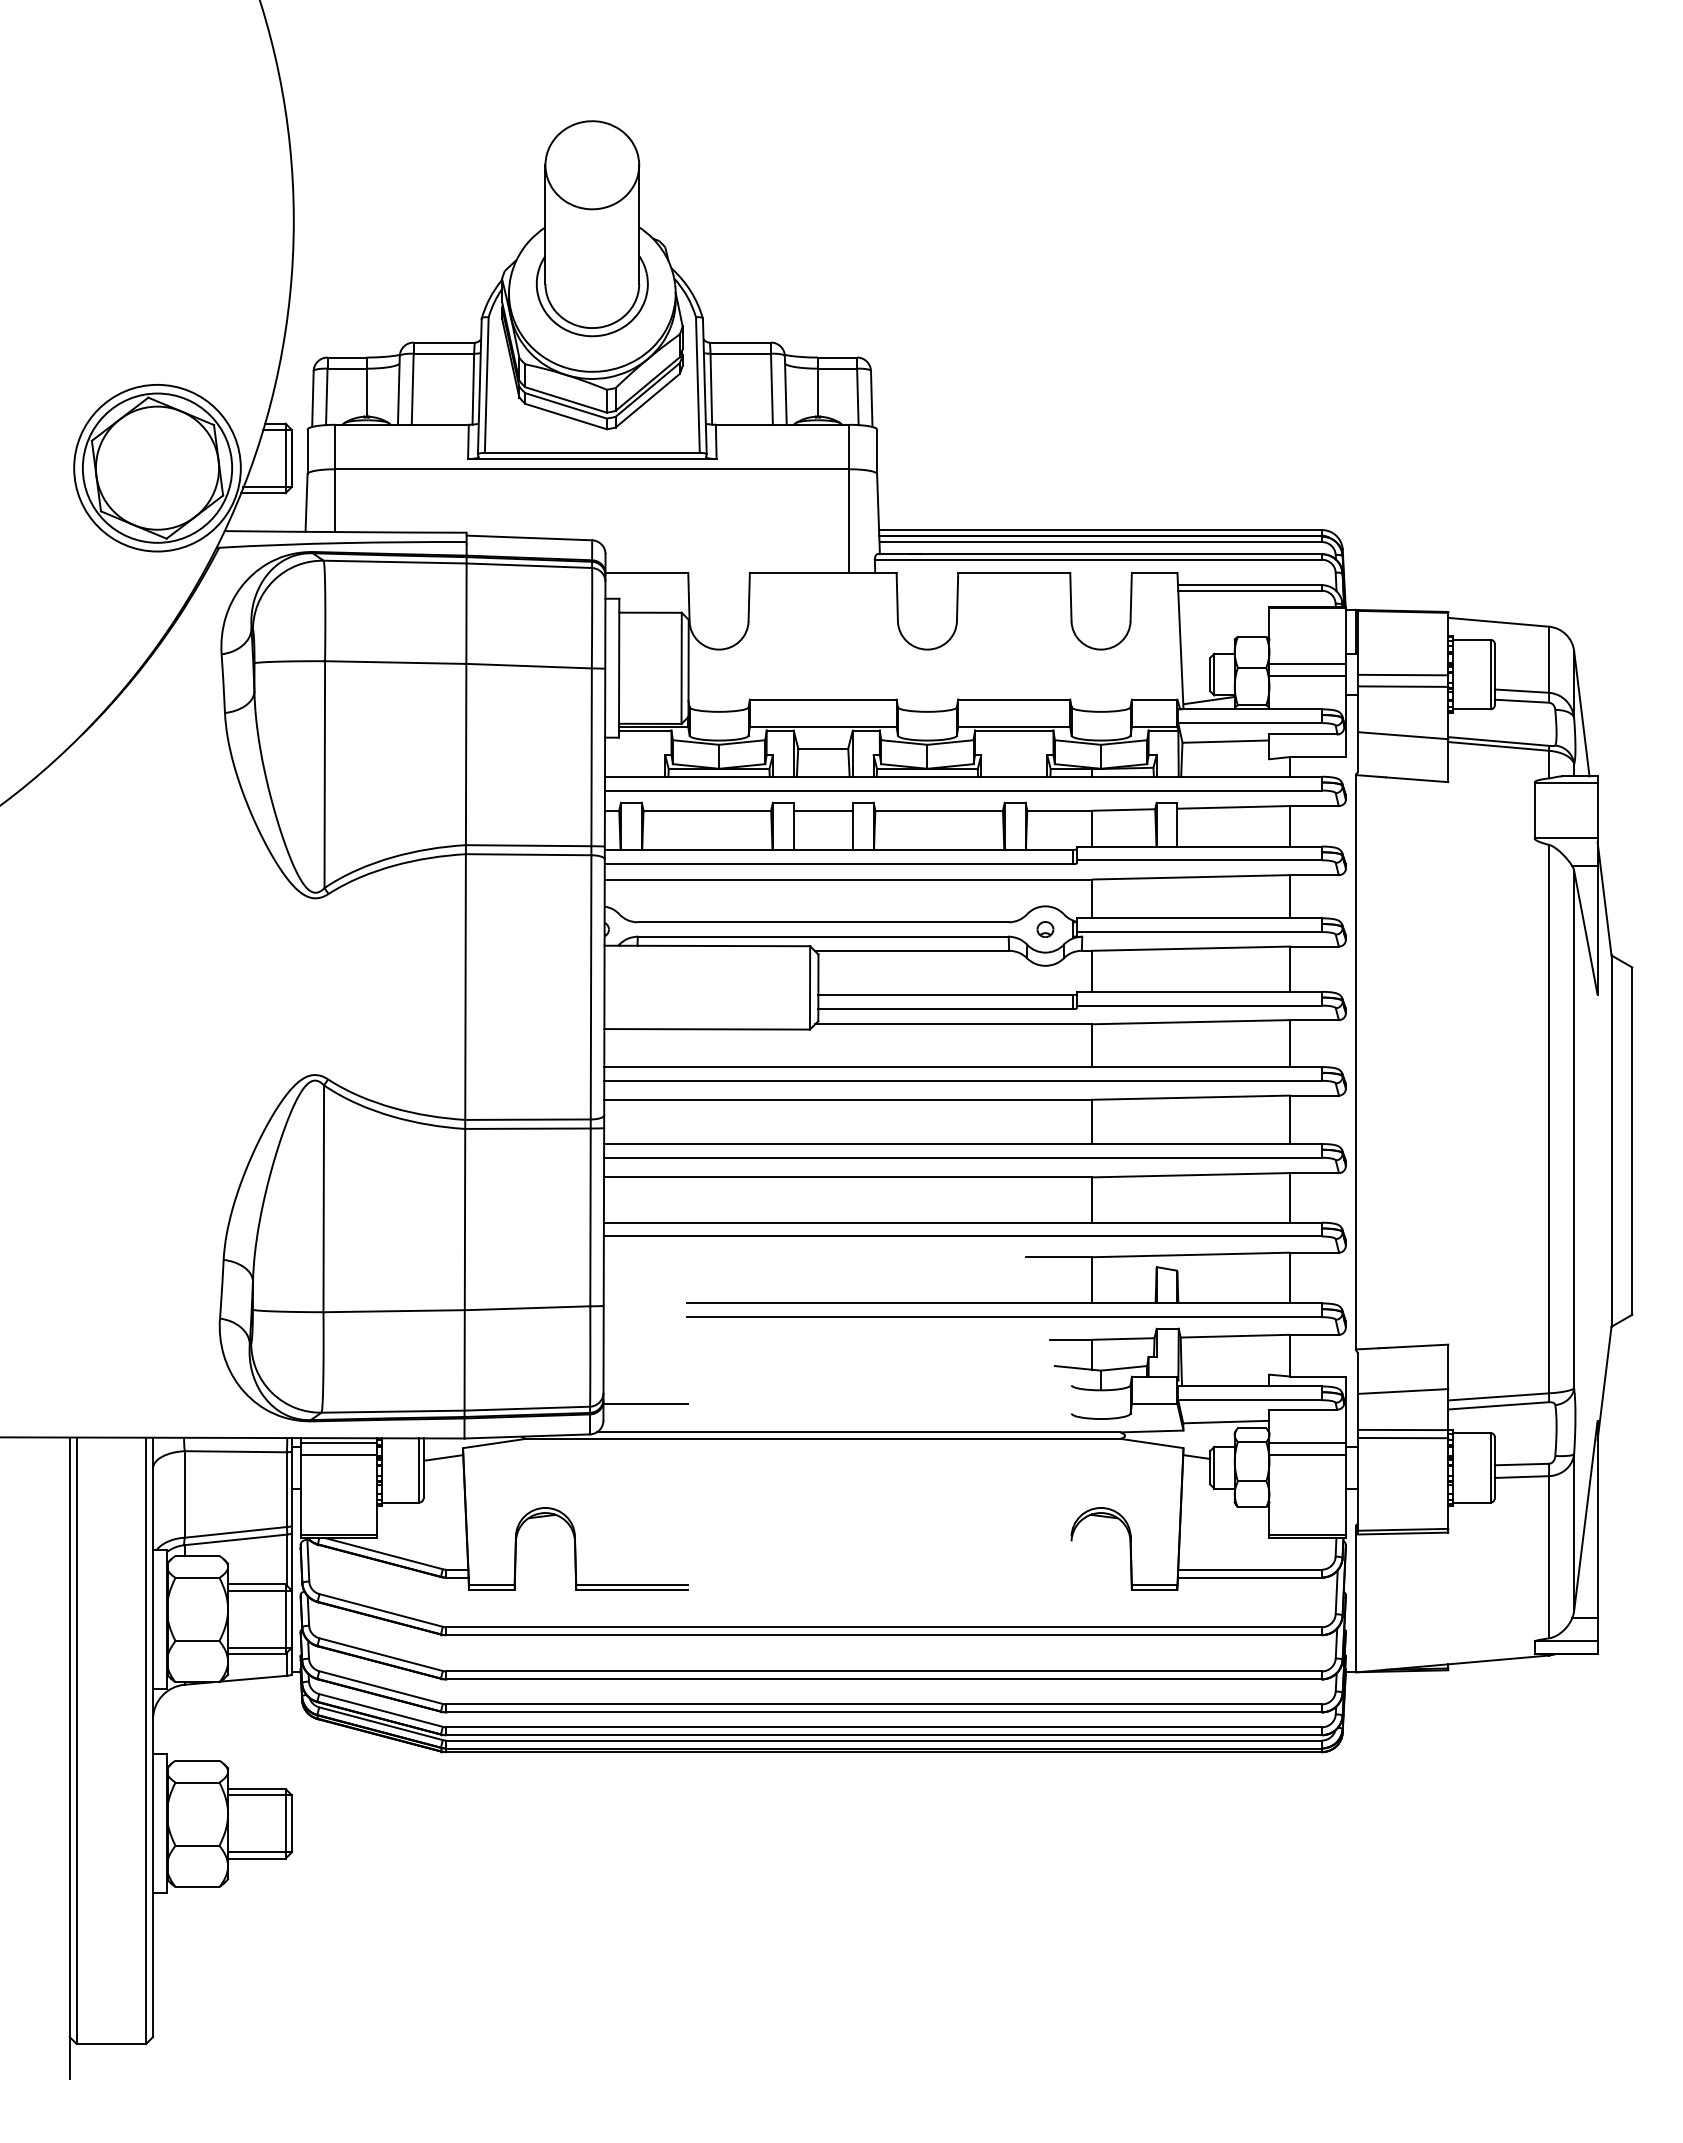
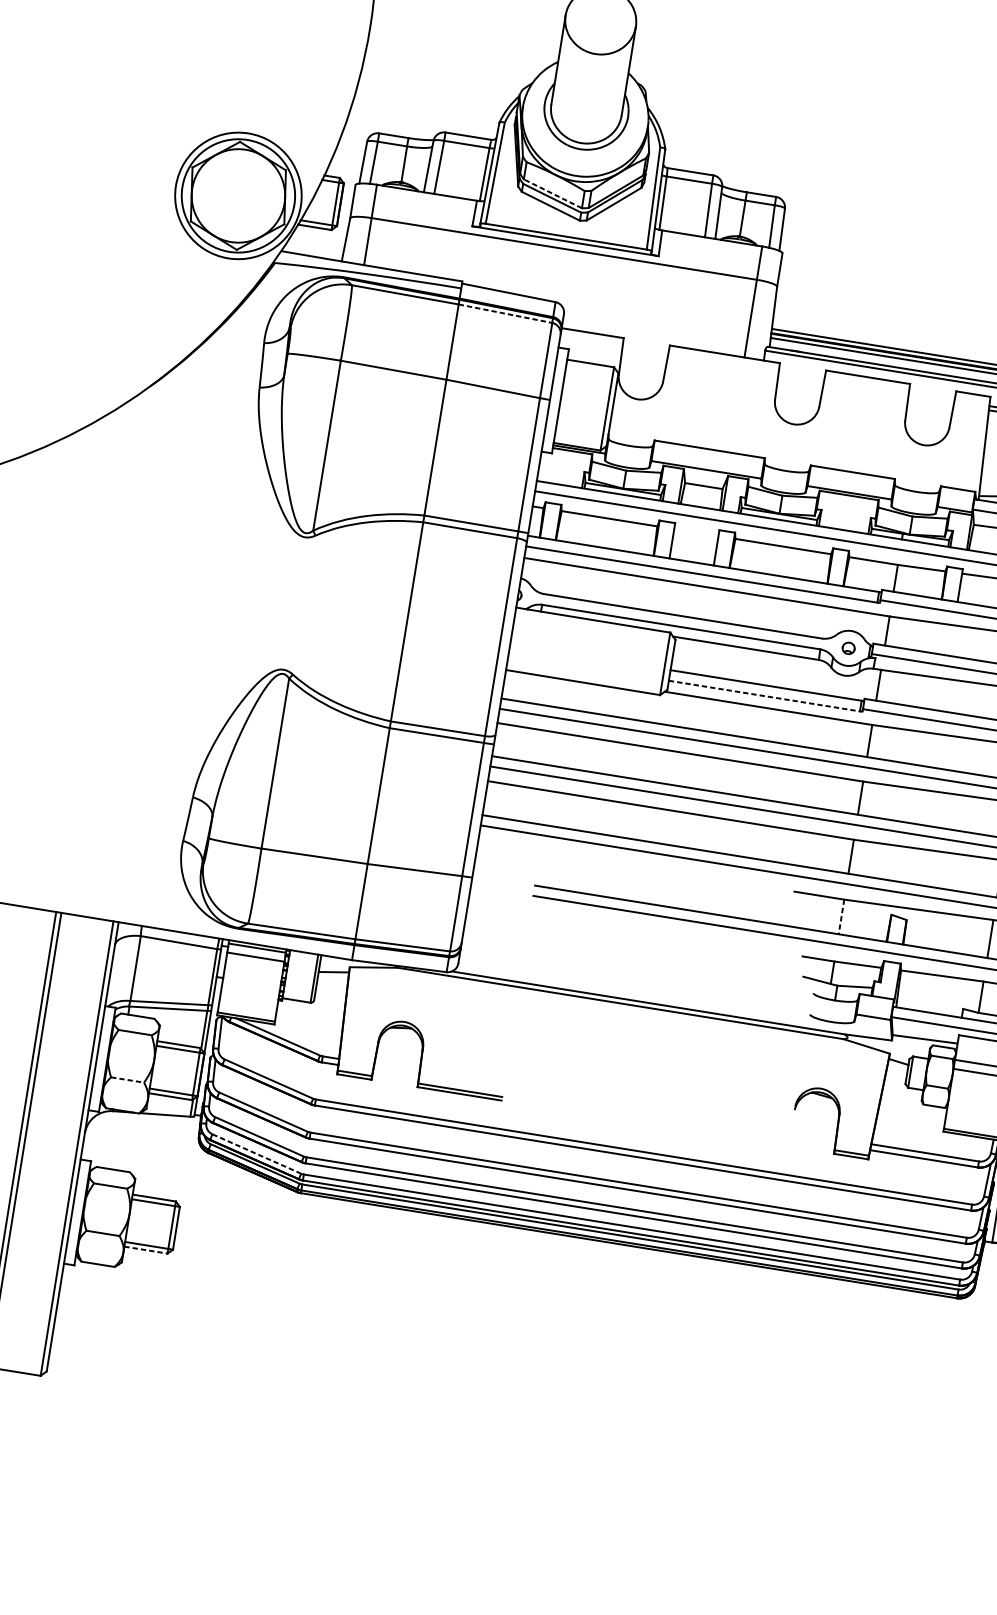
line: (566, 399) -> (553, 193), solid -> dashed
line: (529, 565) -> (505, 313), solid -> dashed
line: (822, 810) -> (695, 532), removed
line: (946, 1009) -> (764, 696), solid -> dashed
line: (1092, 1280) -> (841, 917), solid -> dashed
line: (645, 1404) -> (491, 956), removed
line: (197, 1641) -> (127, 1080), solid -> dashed
line: (381, 1710) -> (257, 1154), solid -> dashed
line: (256, 1858) -> (145, 1250), solid -> dashed

